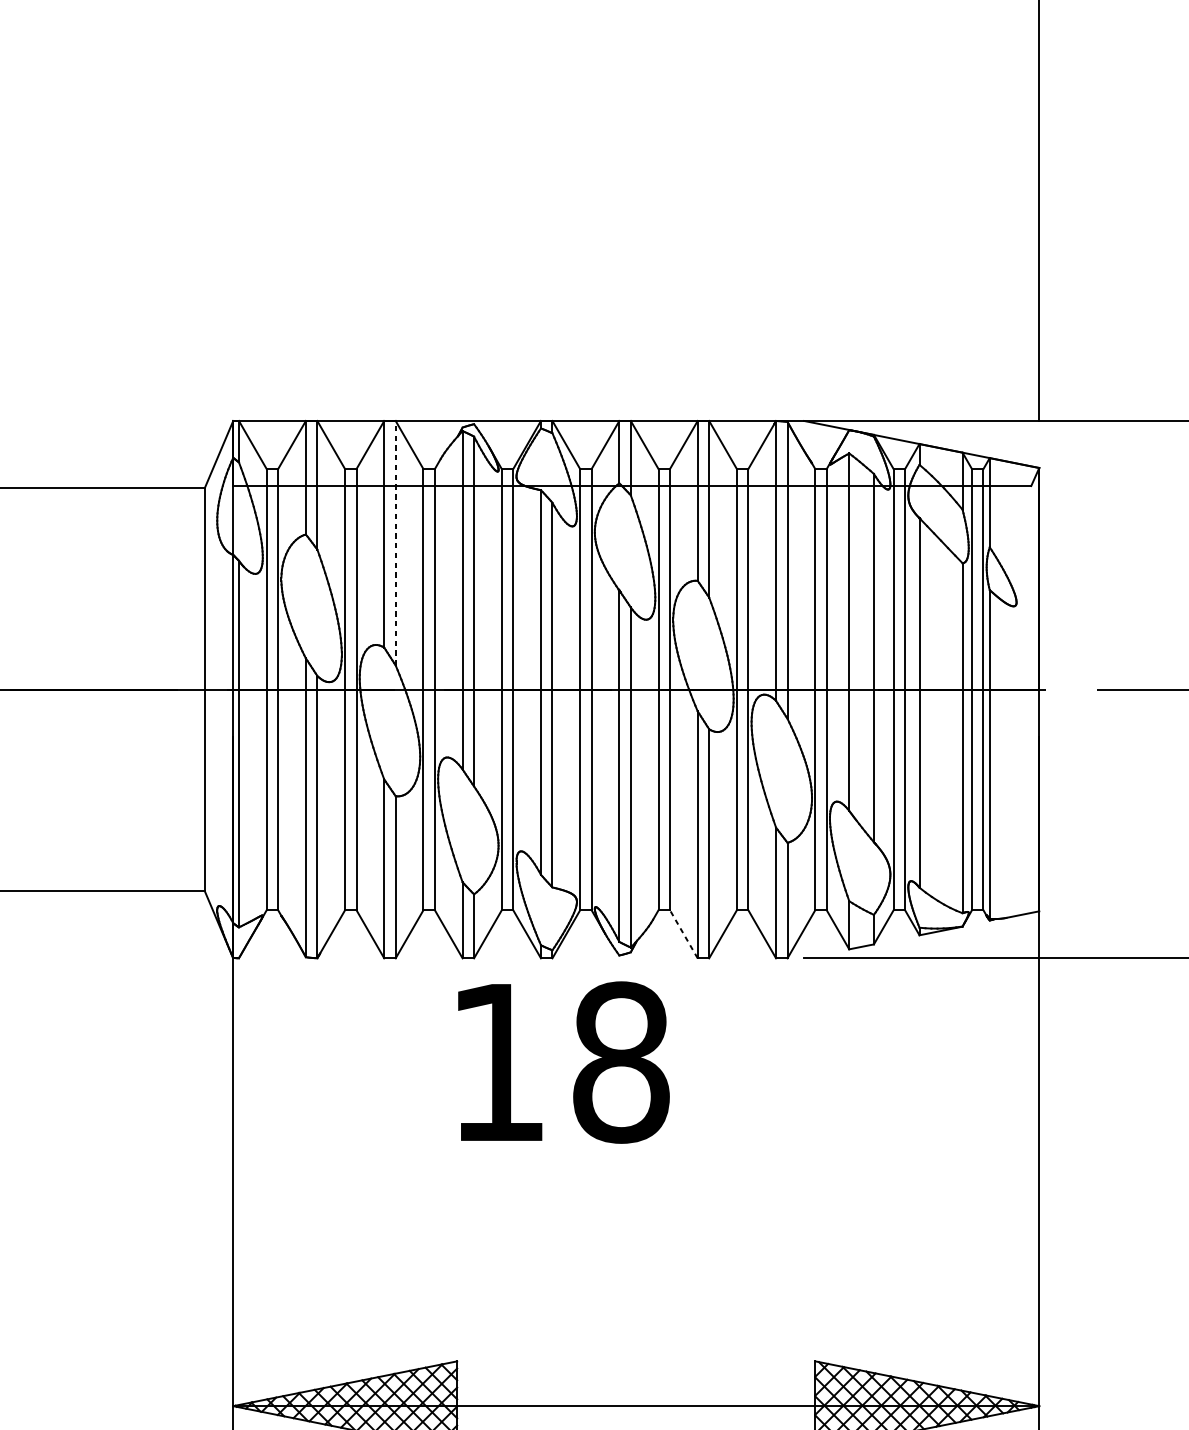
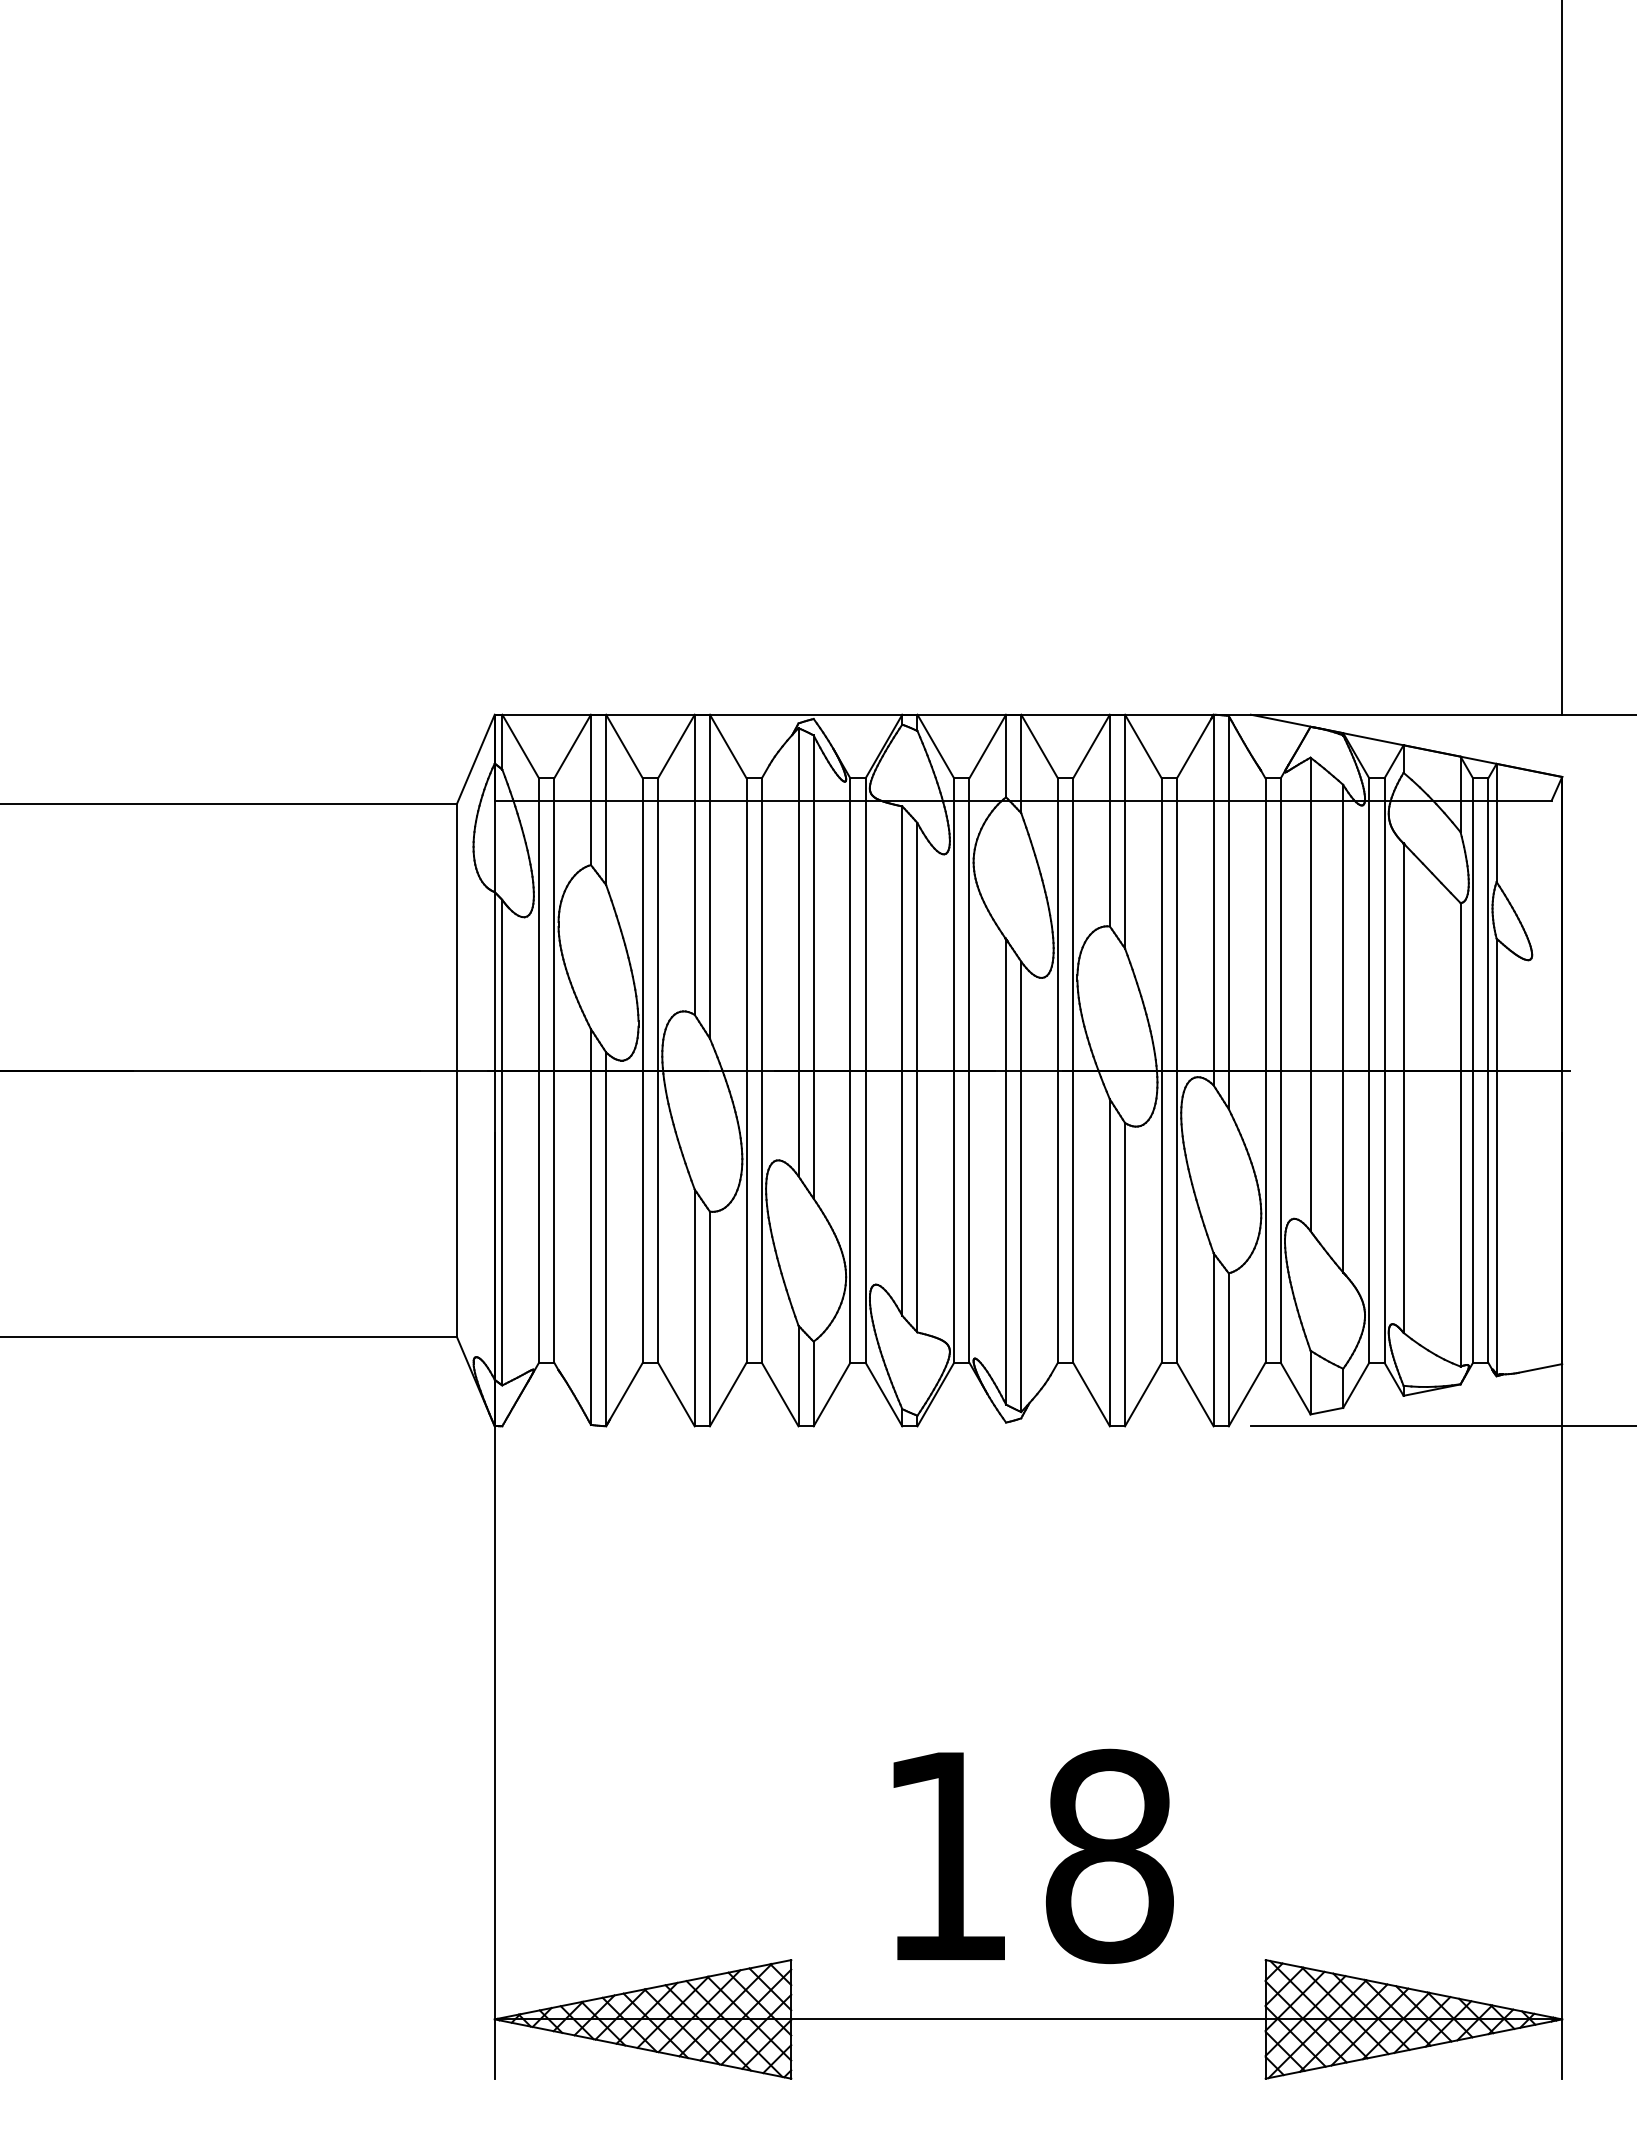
line: (395, 543) -> (709, 876), dashed -> solid
line: (683, 934) -> (1091, 1394), dashed -> solid
text: (563, 1062) -> (1033, 1856), moved

